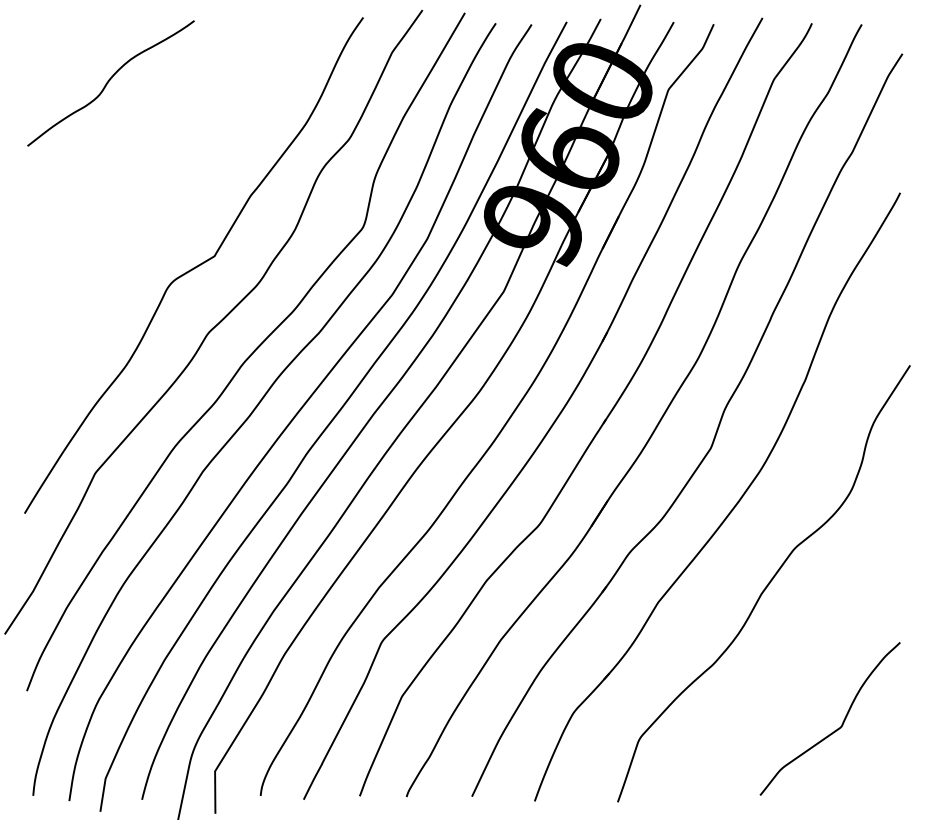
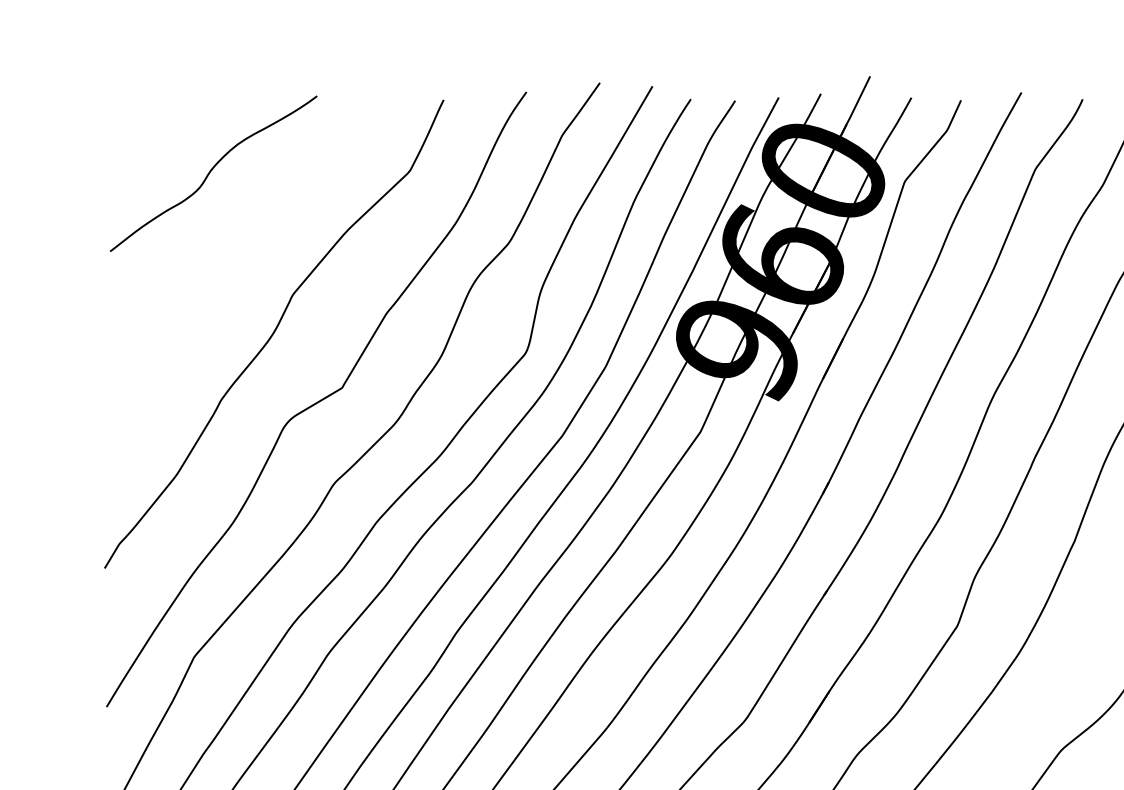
curve: (159, 212) -> (273, 333), added

